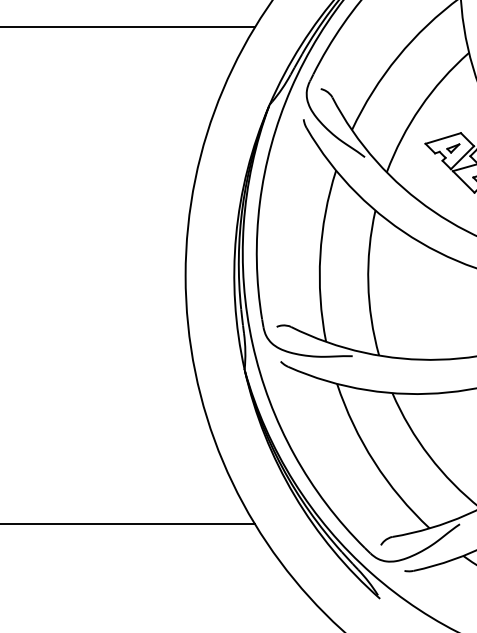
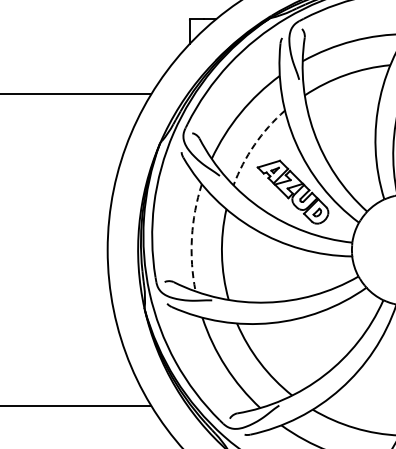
arc: (420, 107) -> (254, 144), solid -> dashed
arc: (319, 255) -> (191, 237), solid -> dashed

